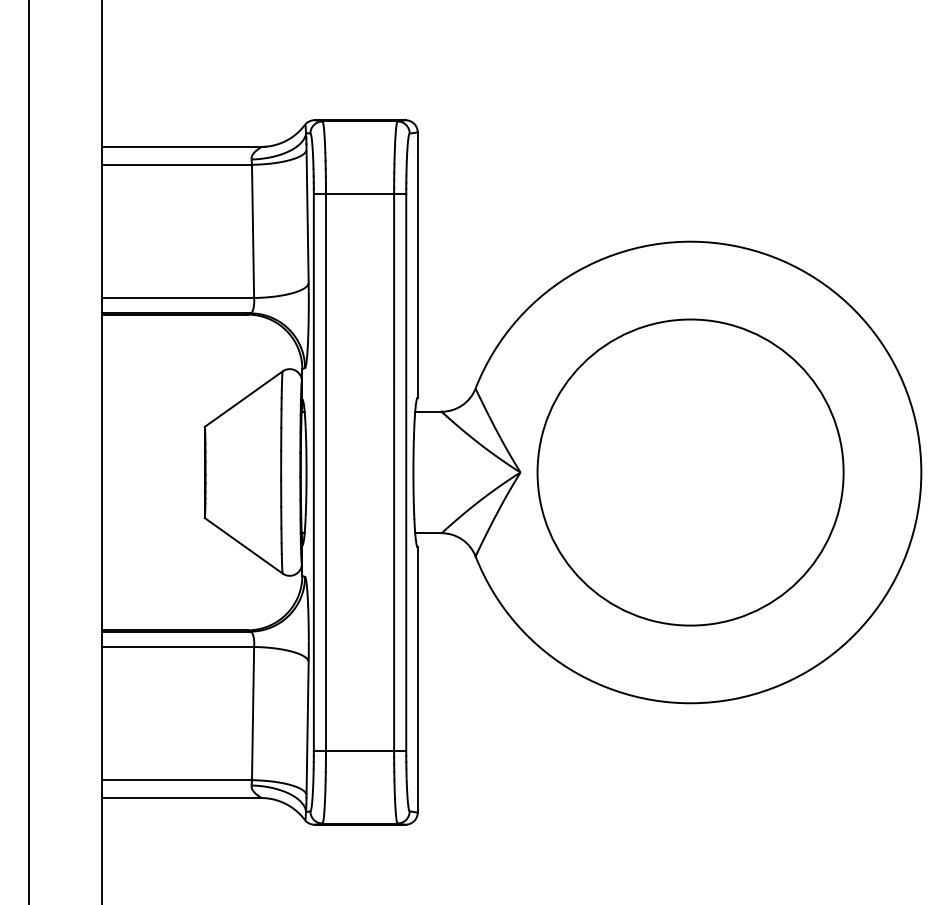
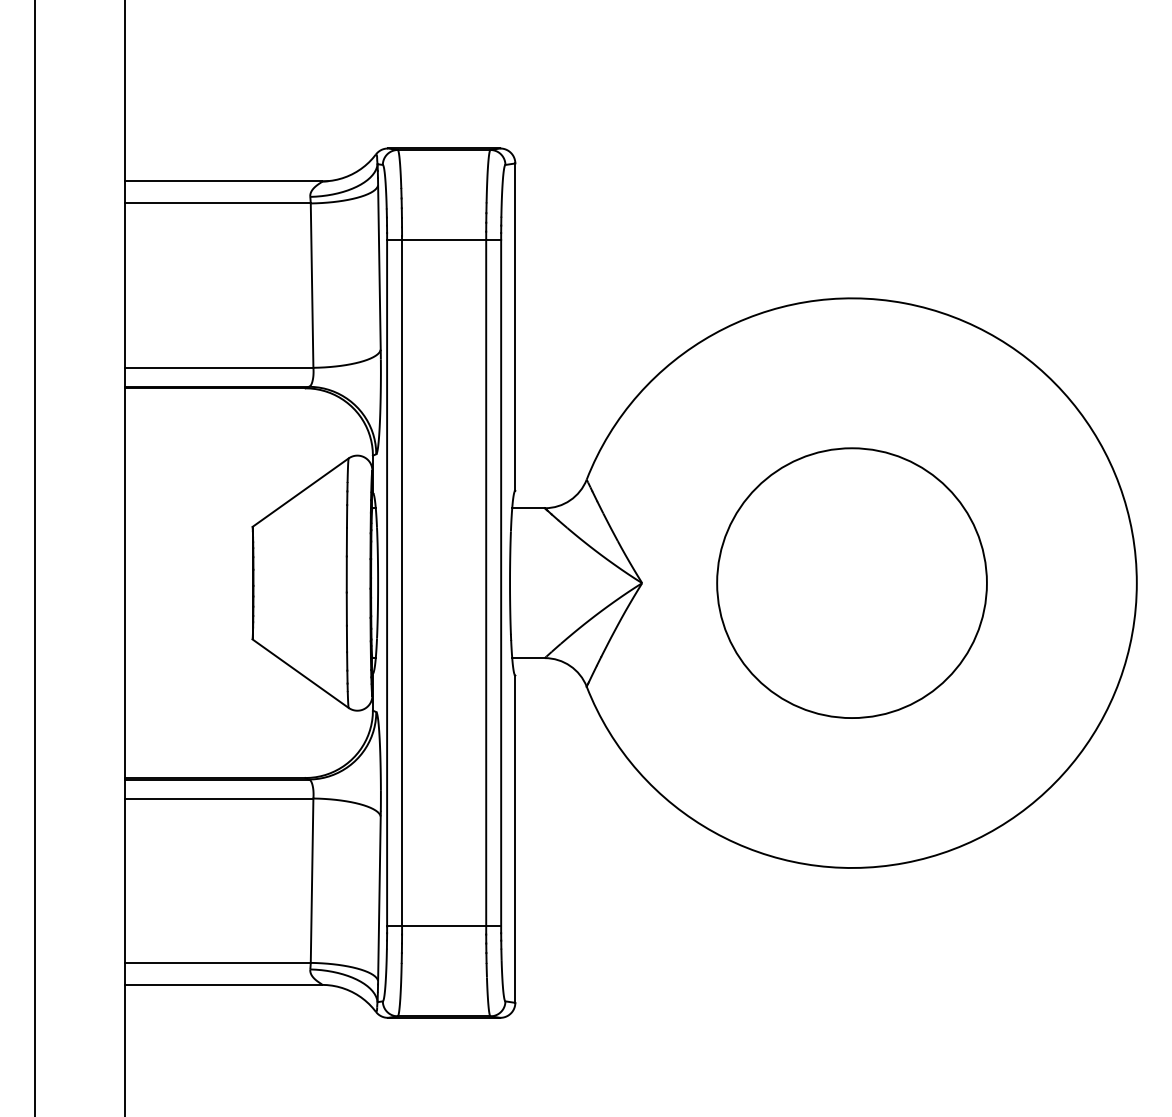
circle: (690, 471) -> (851, 582), size x0.71

